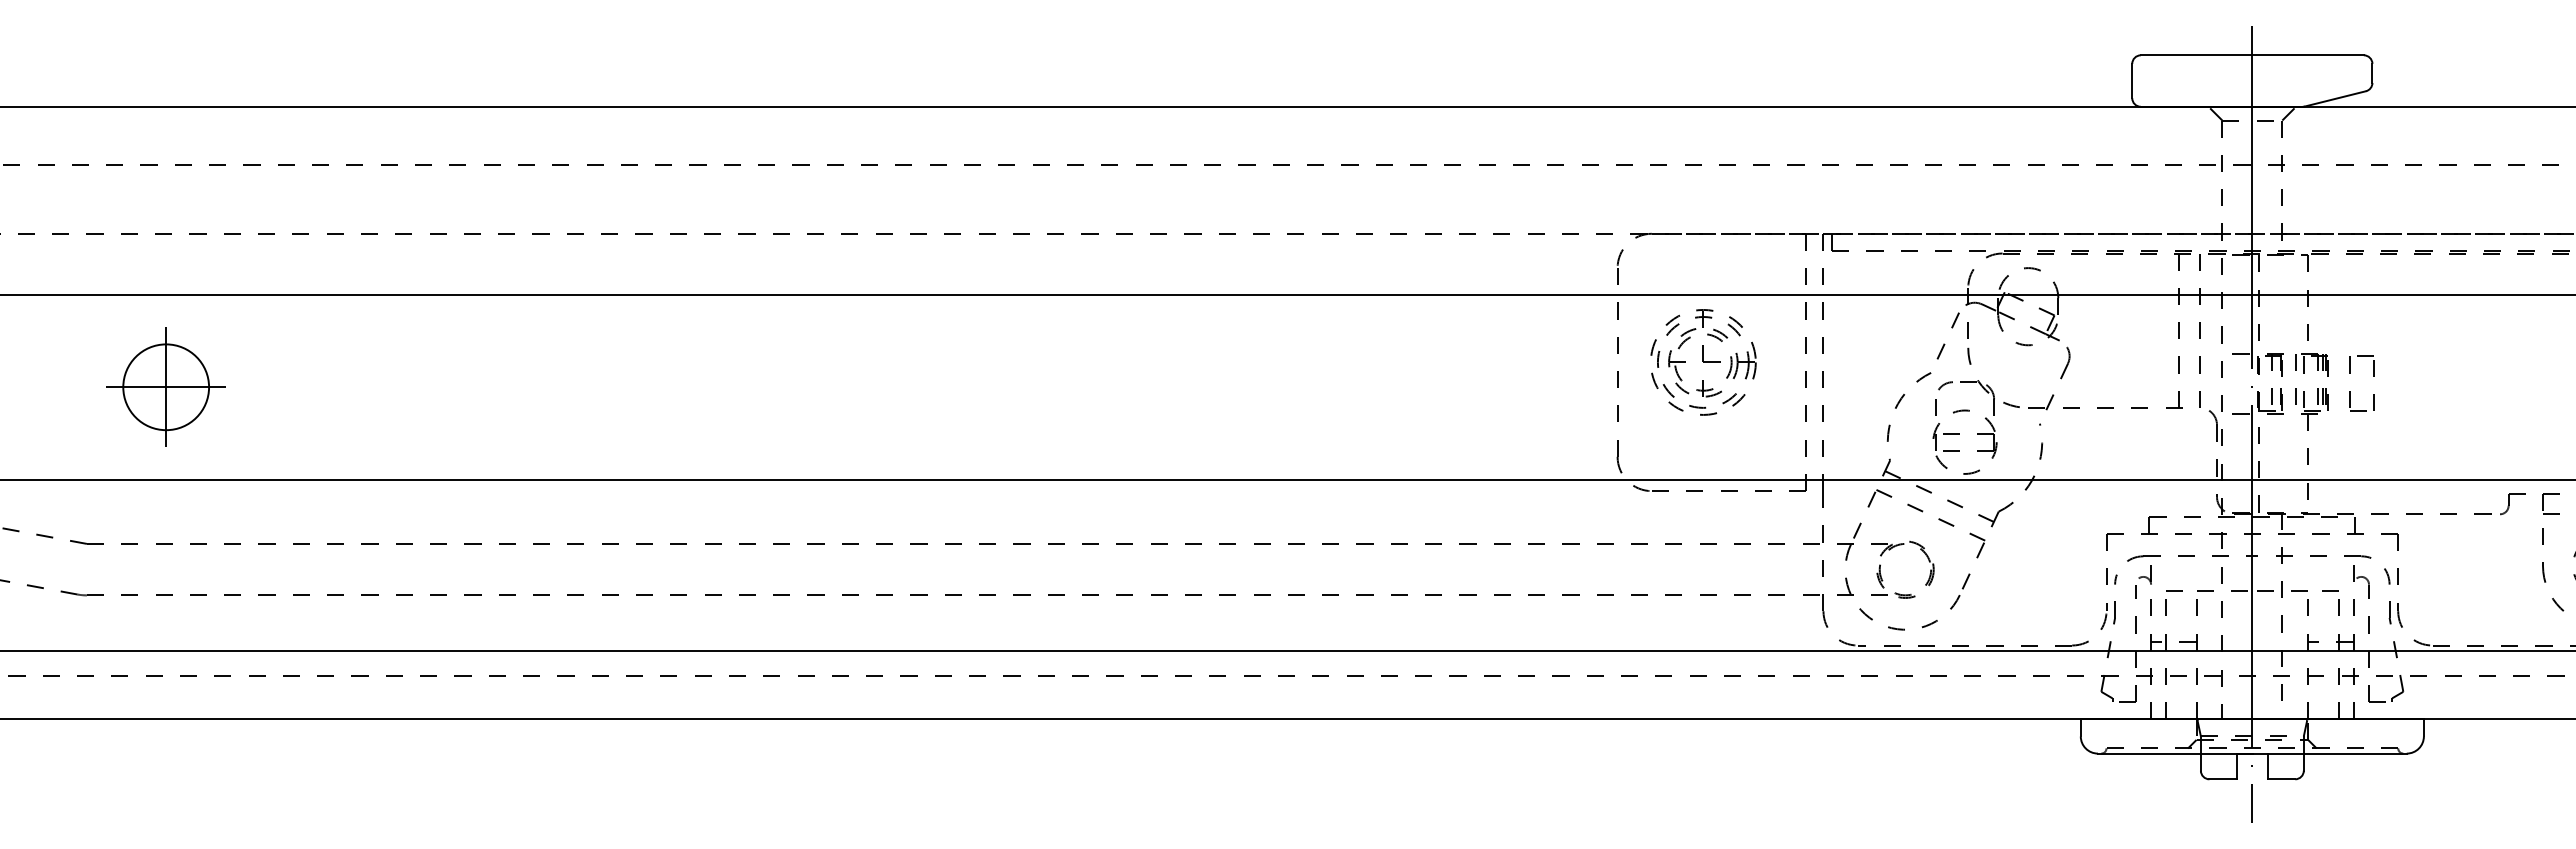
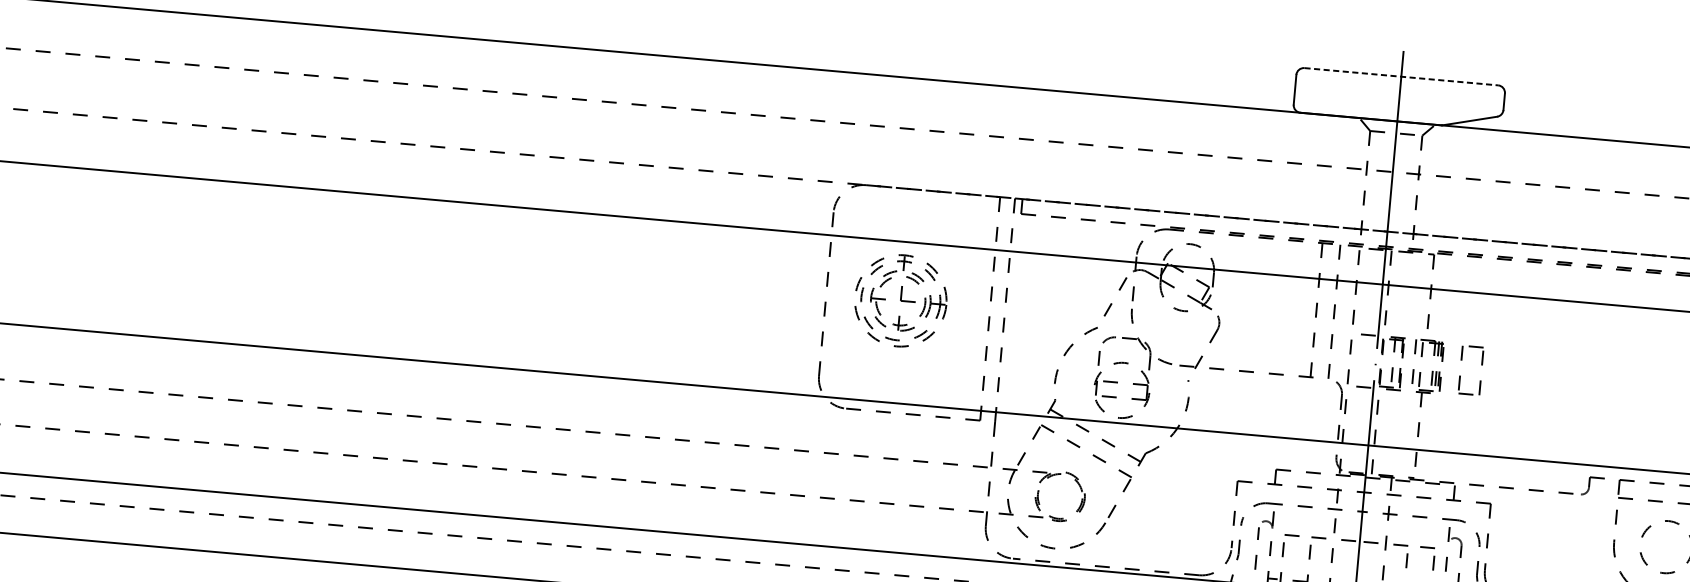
line: (2252, 55) -> (1401, 76), solid -> dashed

